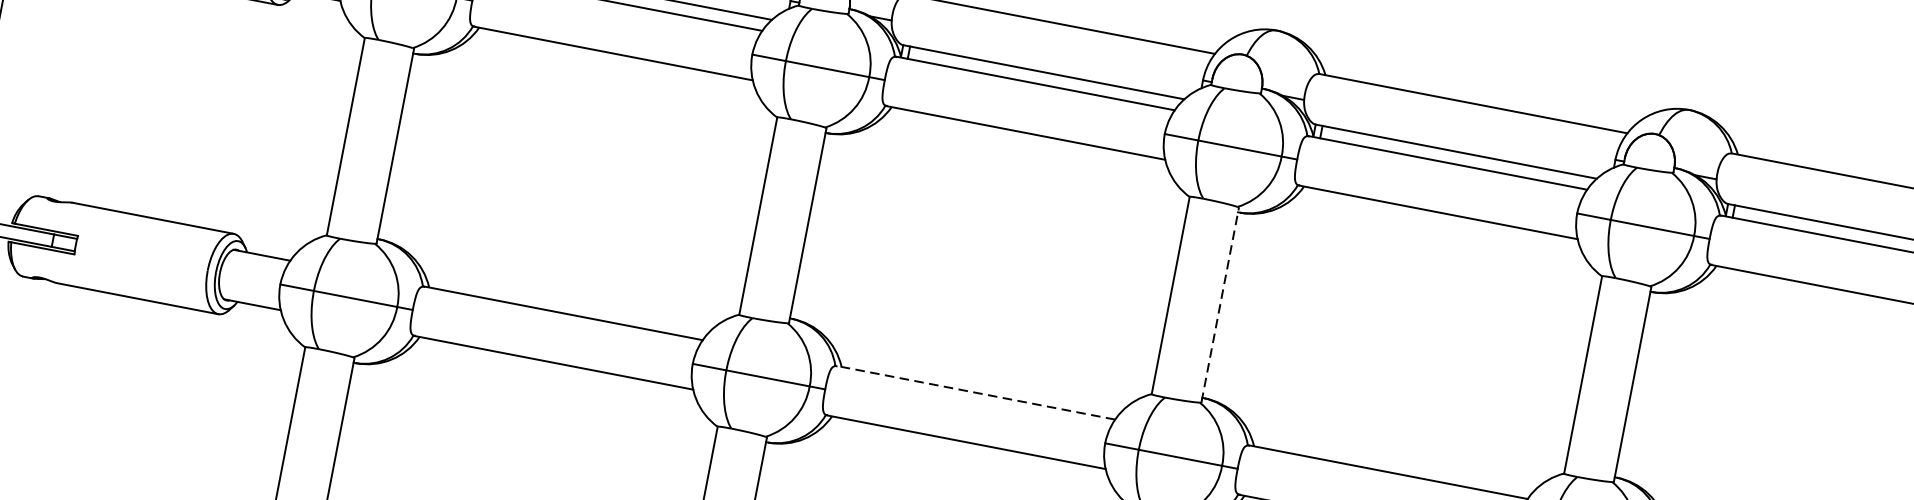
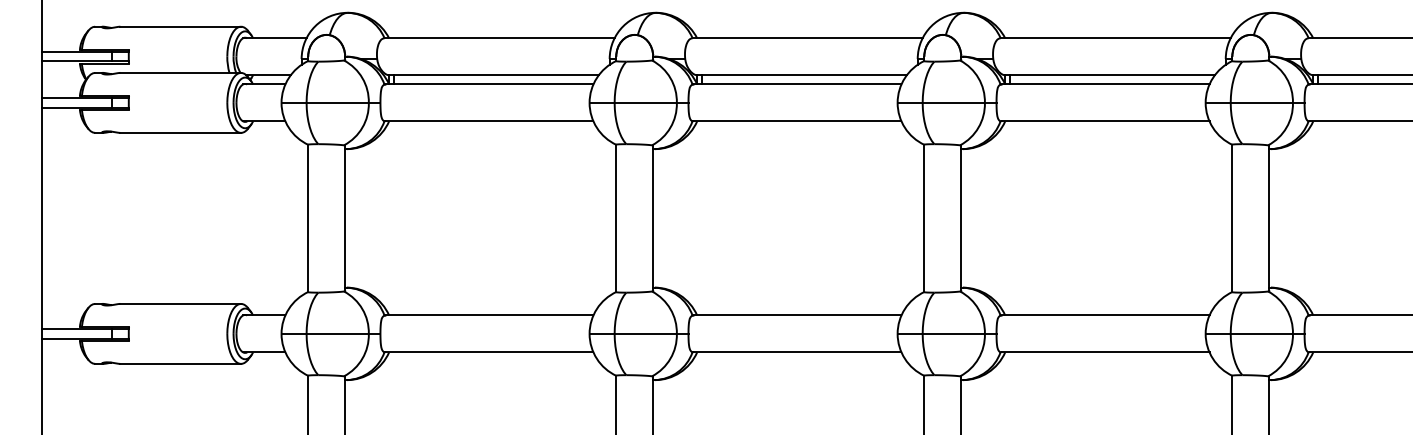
line: (1220, 303) -> (961, 217), dashed -> solid
line: (974, 392) -> (796, 315), dashed -> solid

